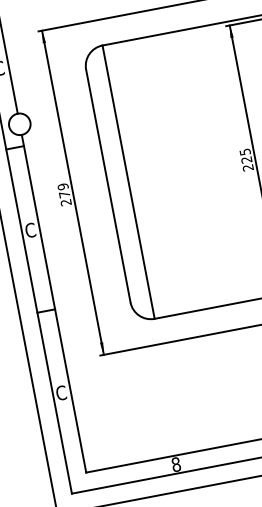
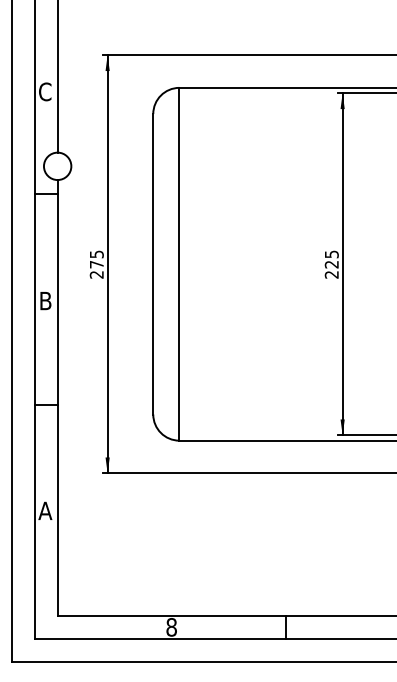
text: (62, 186) -> (96, 254), 279 -> 275
text: (30, 230) -> (45, 300), C -> B
text: (61, 392) -> (45, 510), C -> A

